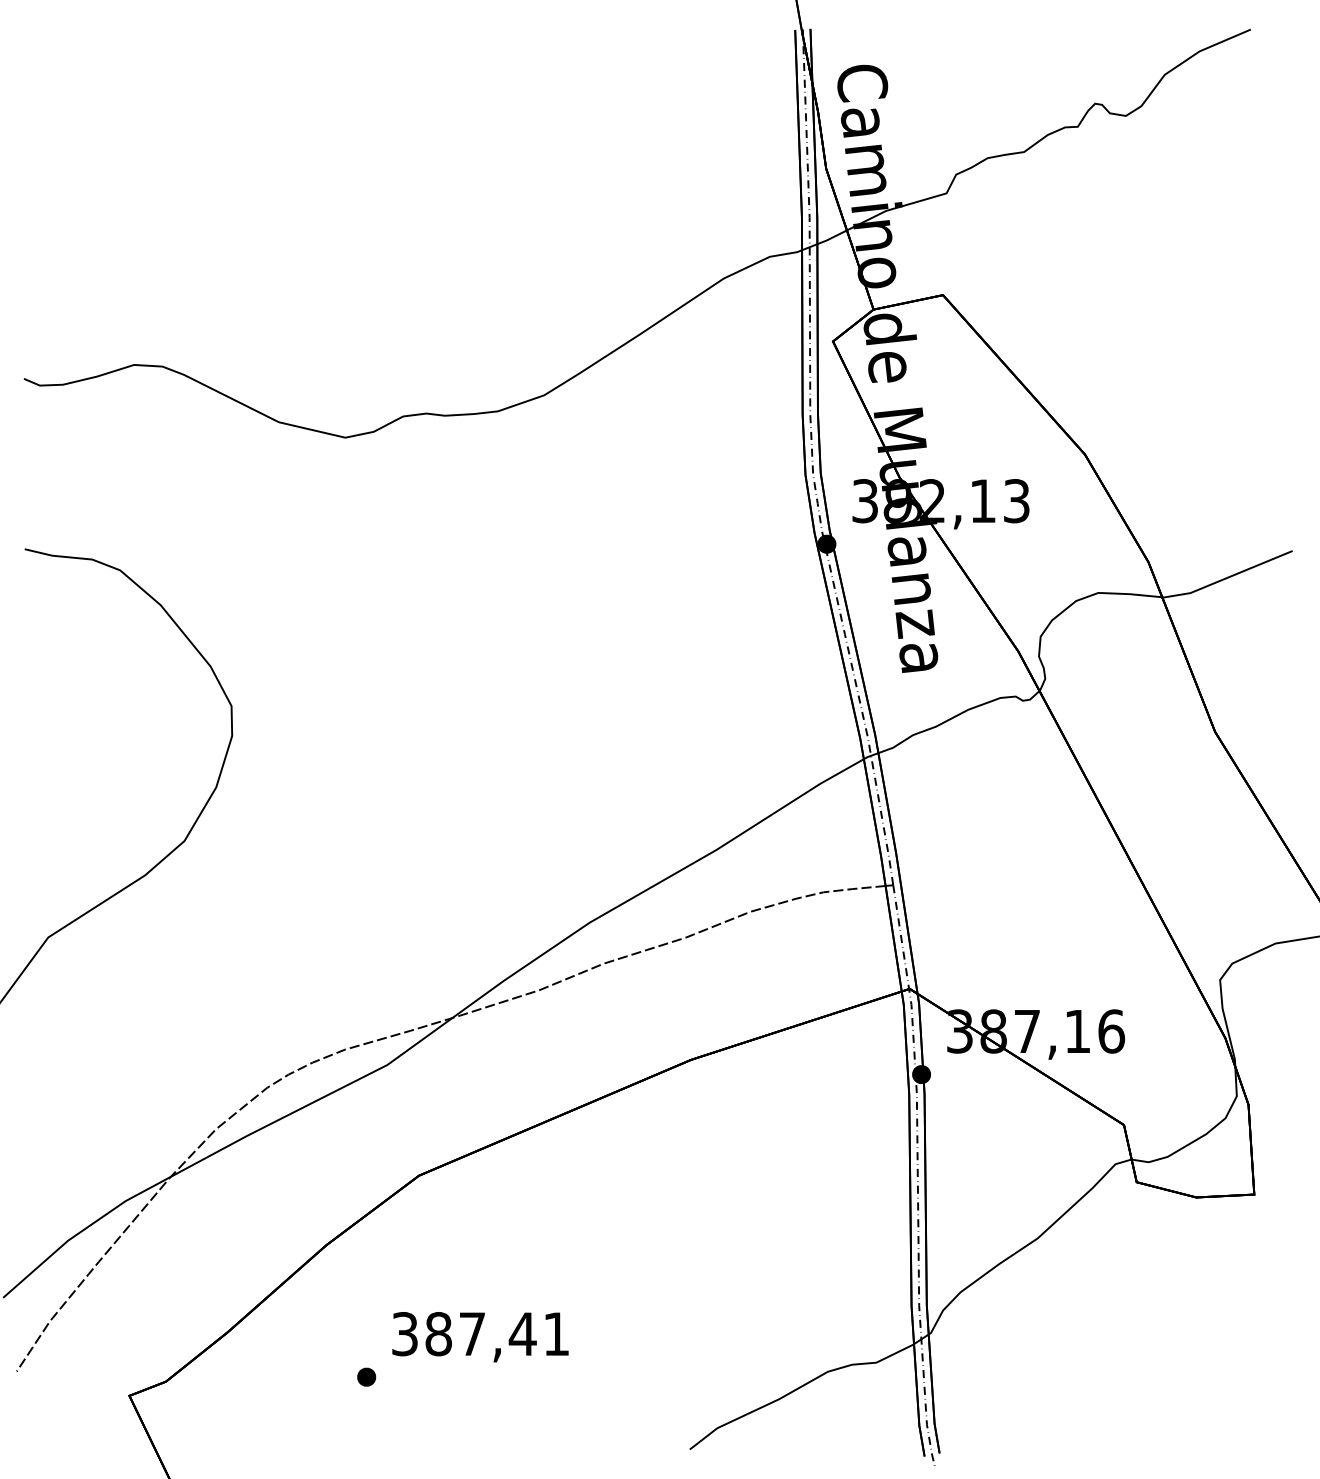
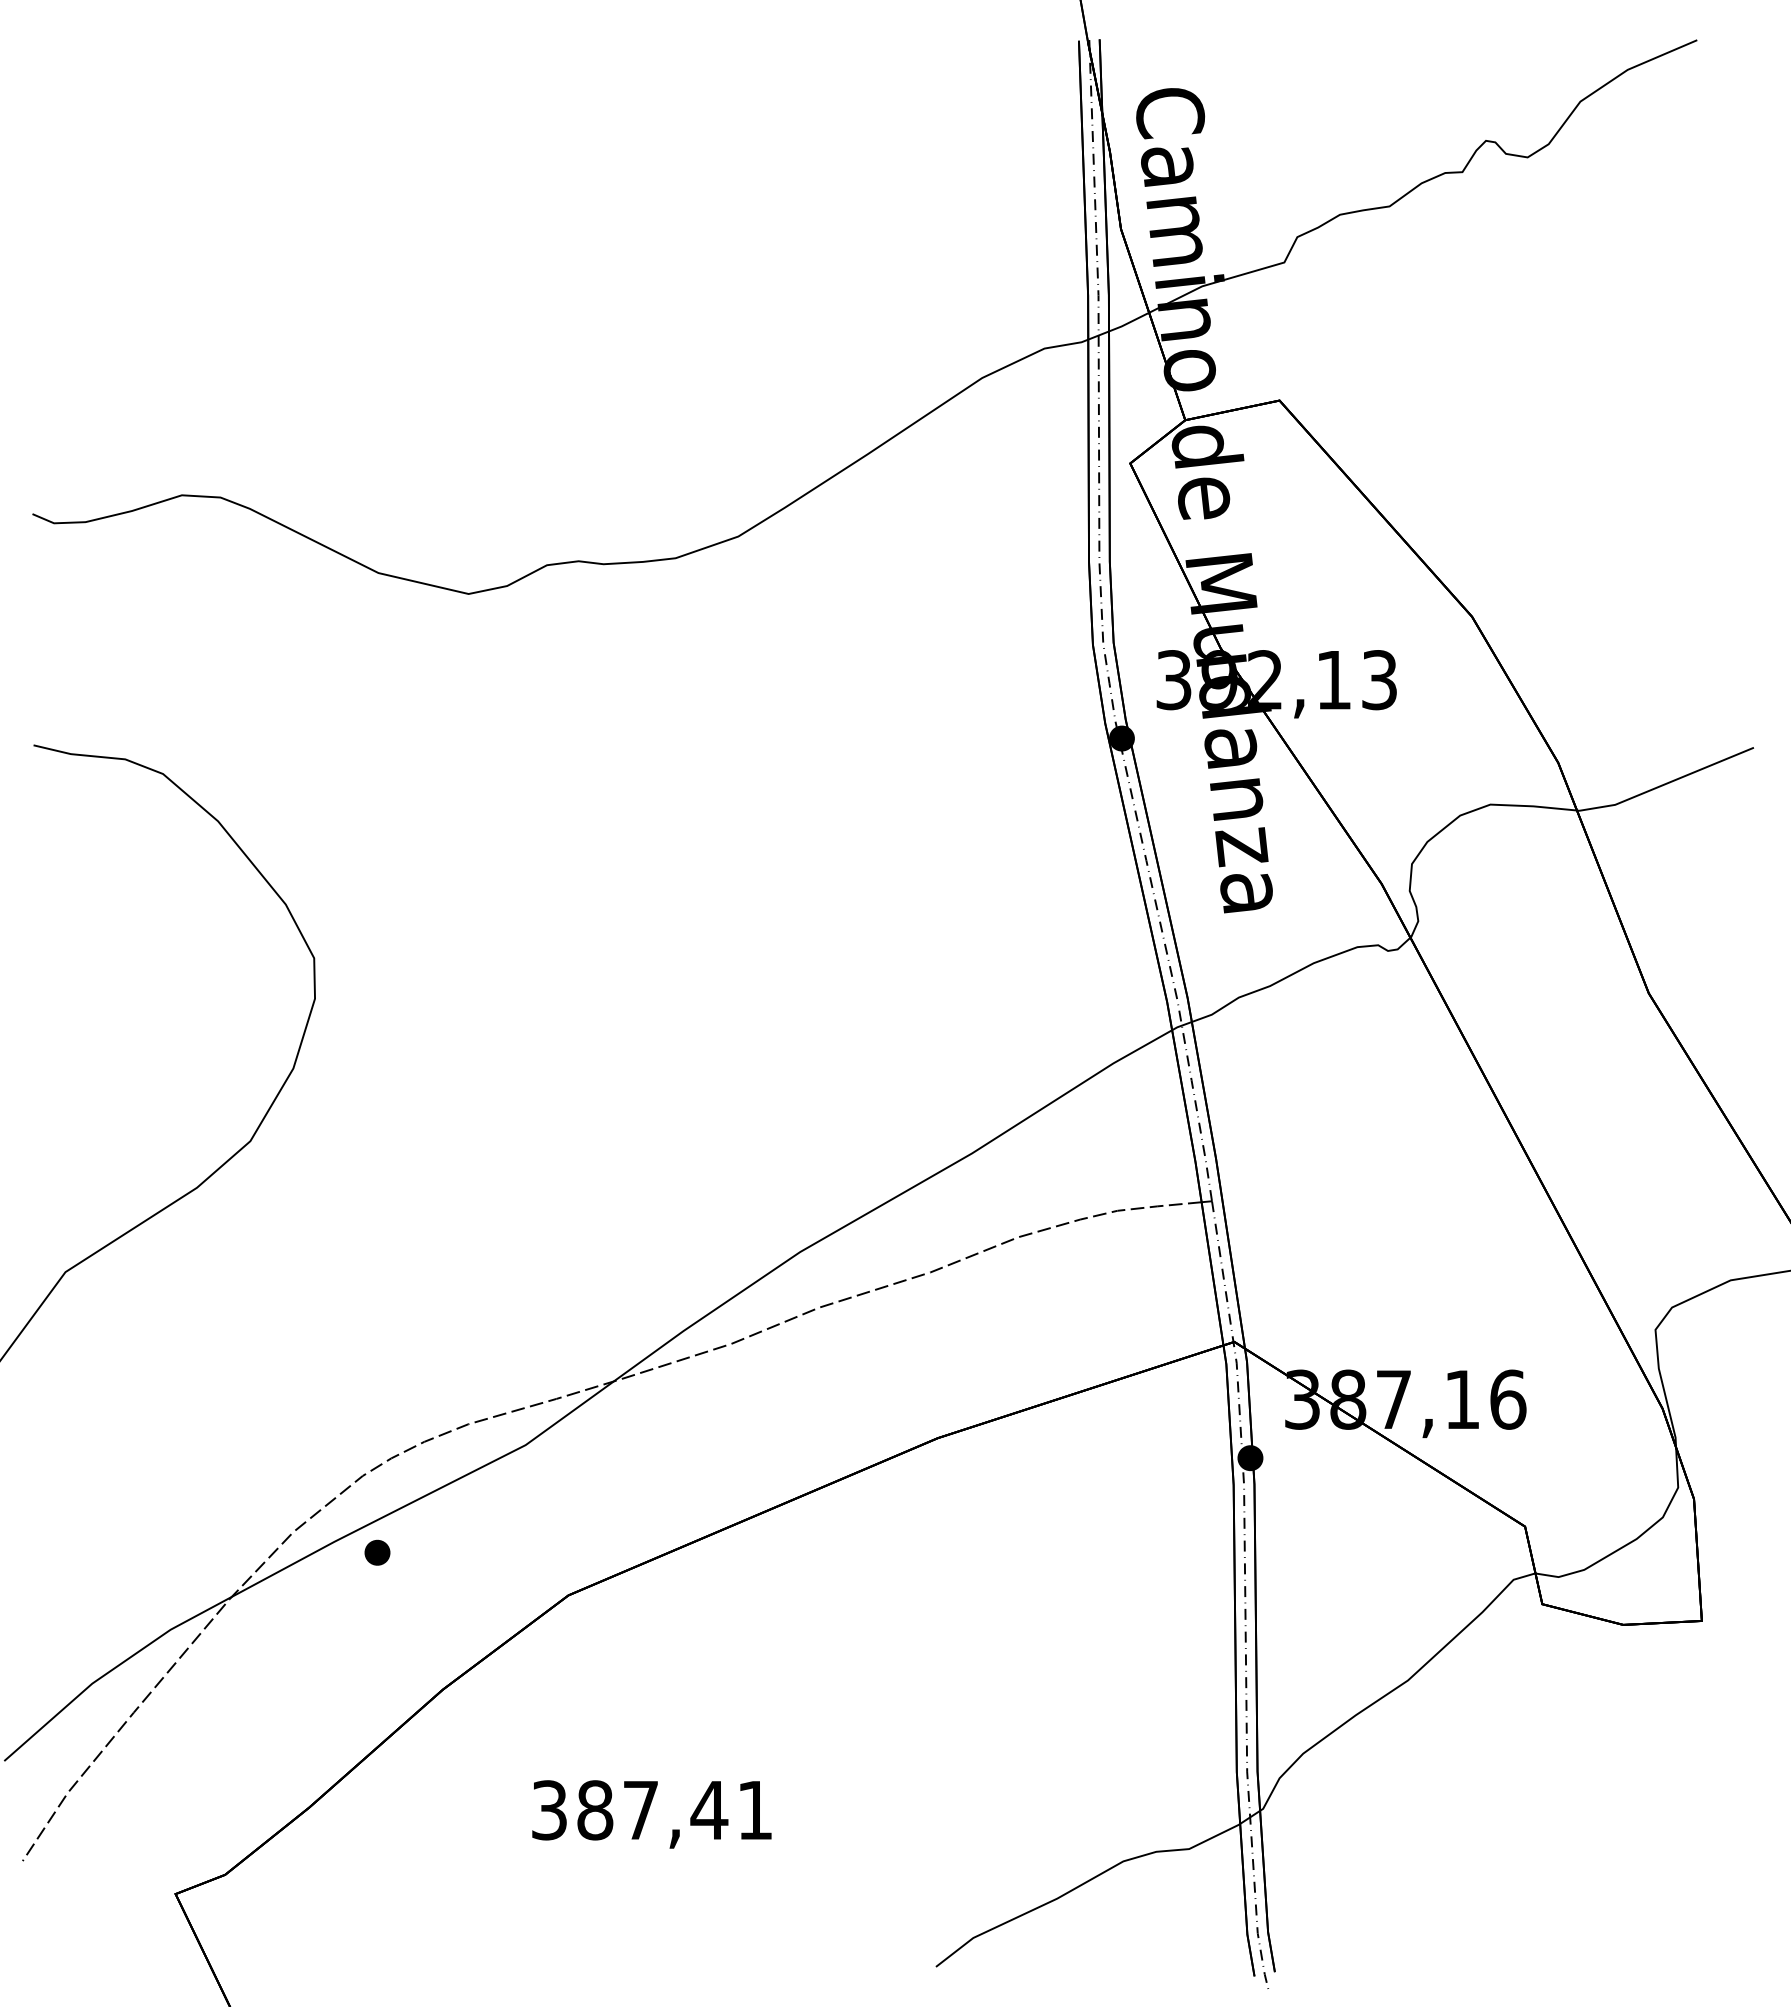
part: (366, 1377) -> (377, 1552), moved

